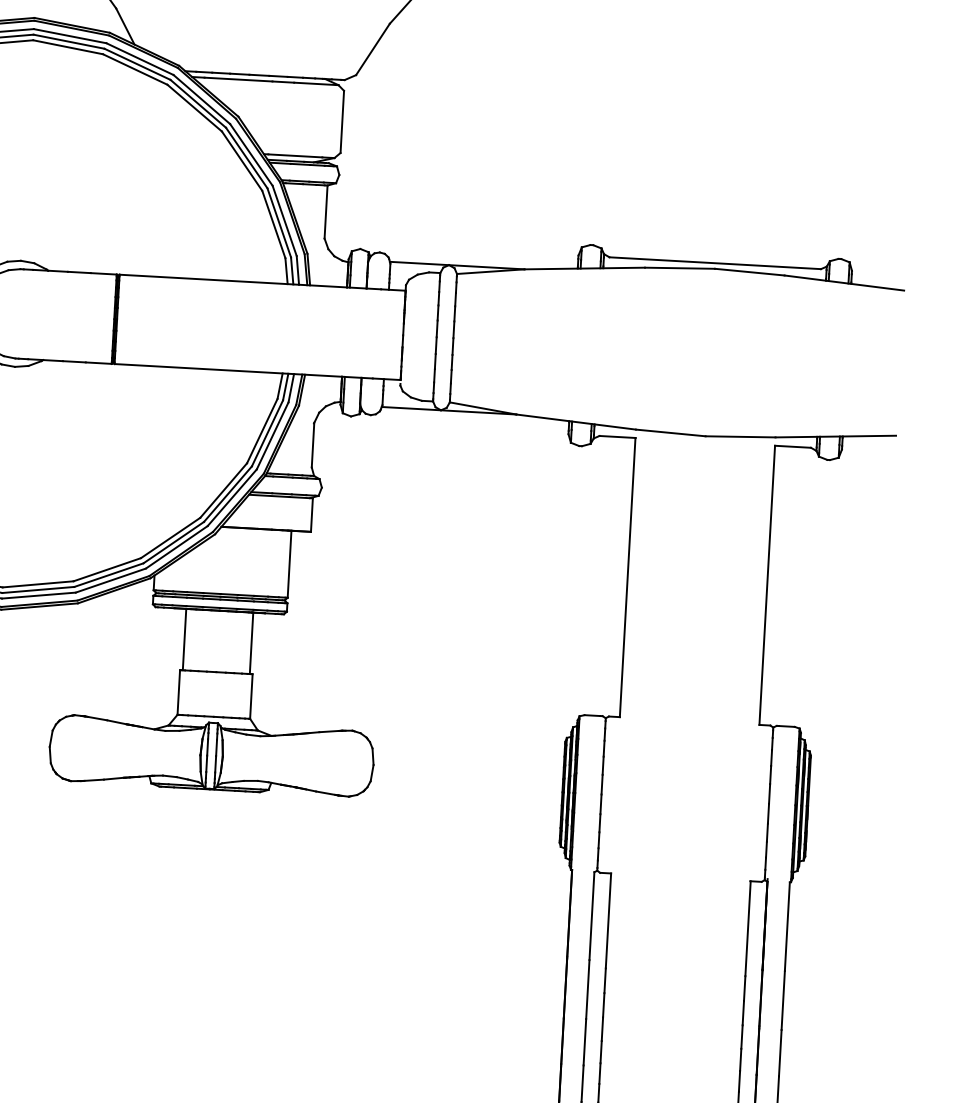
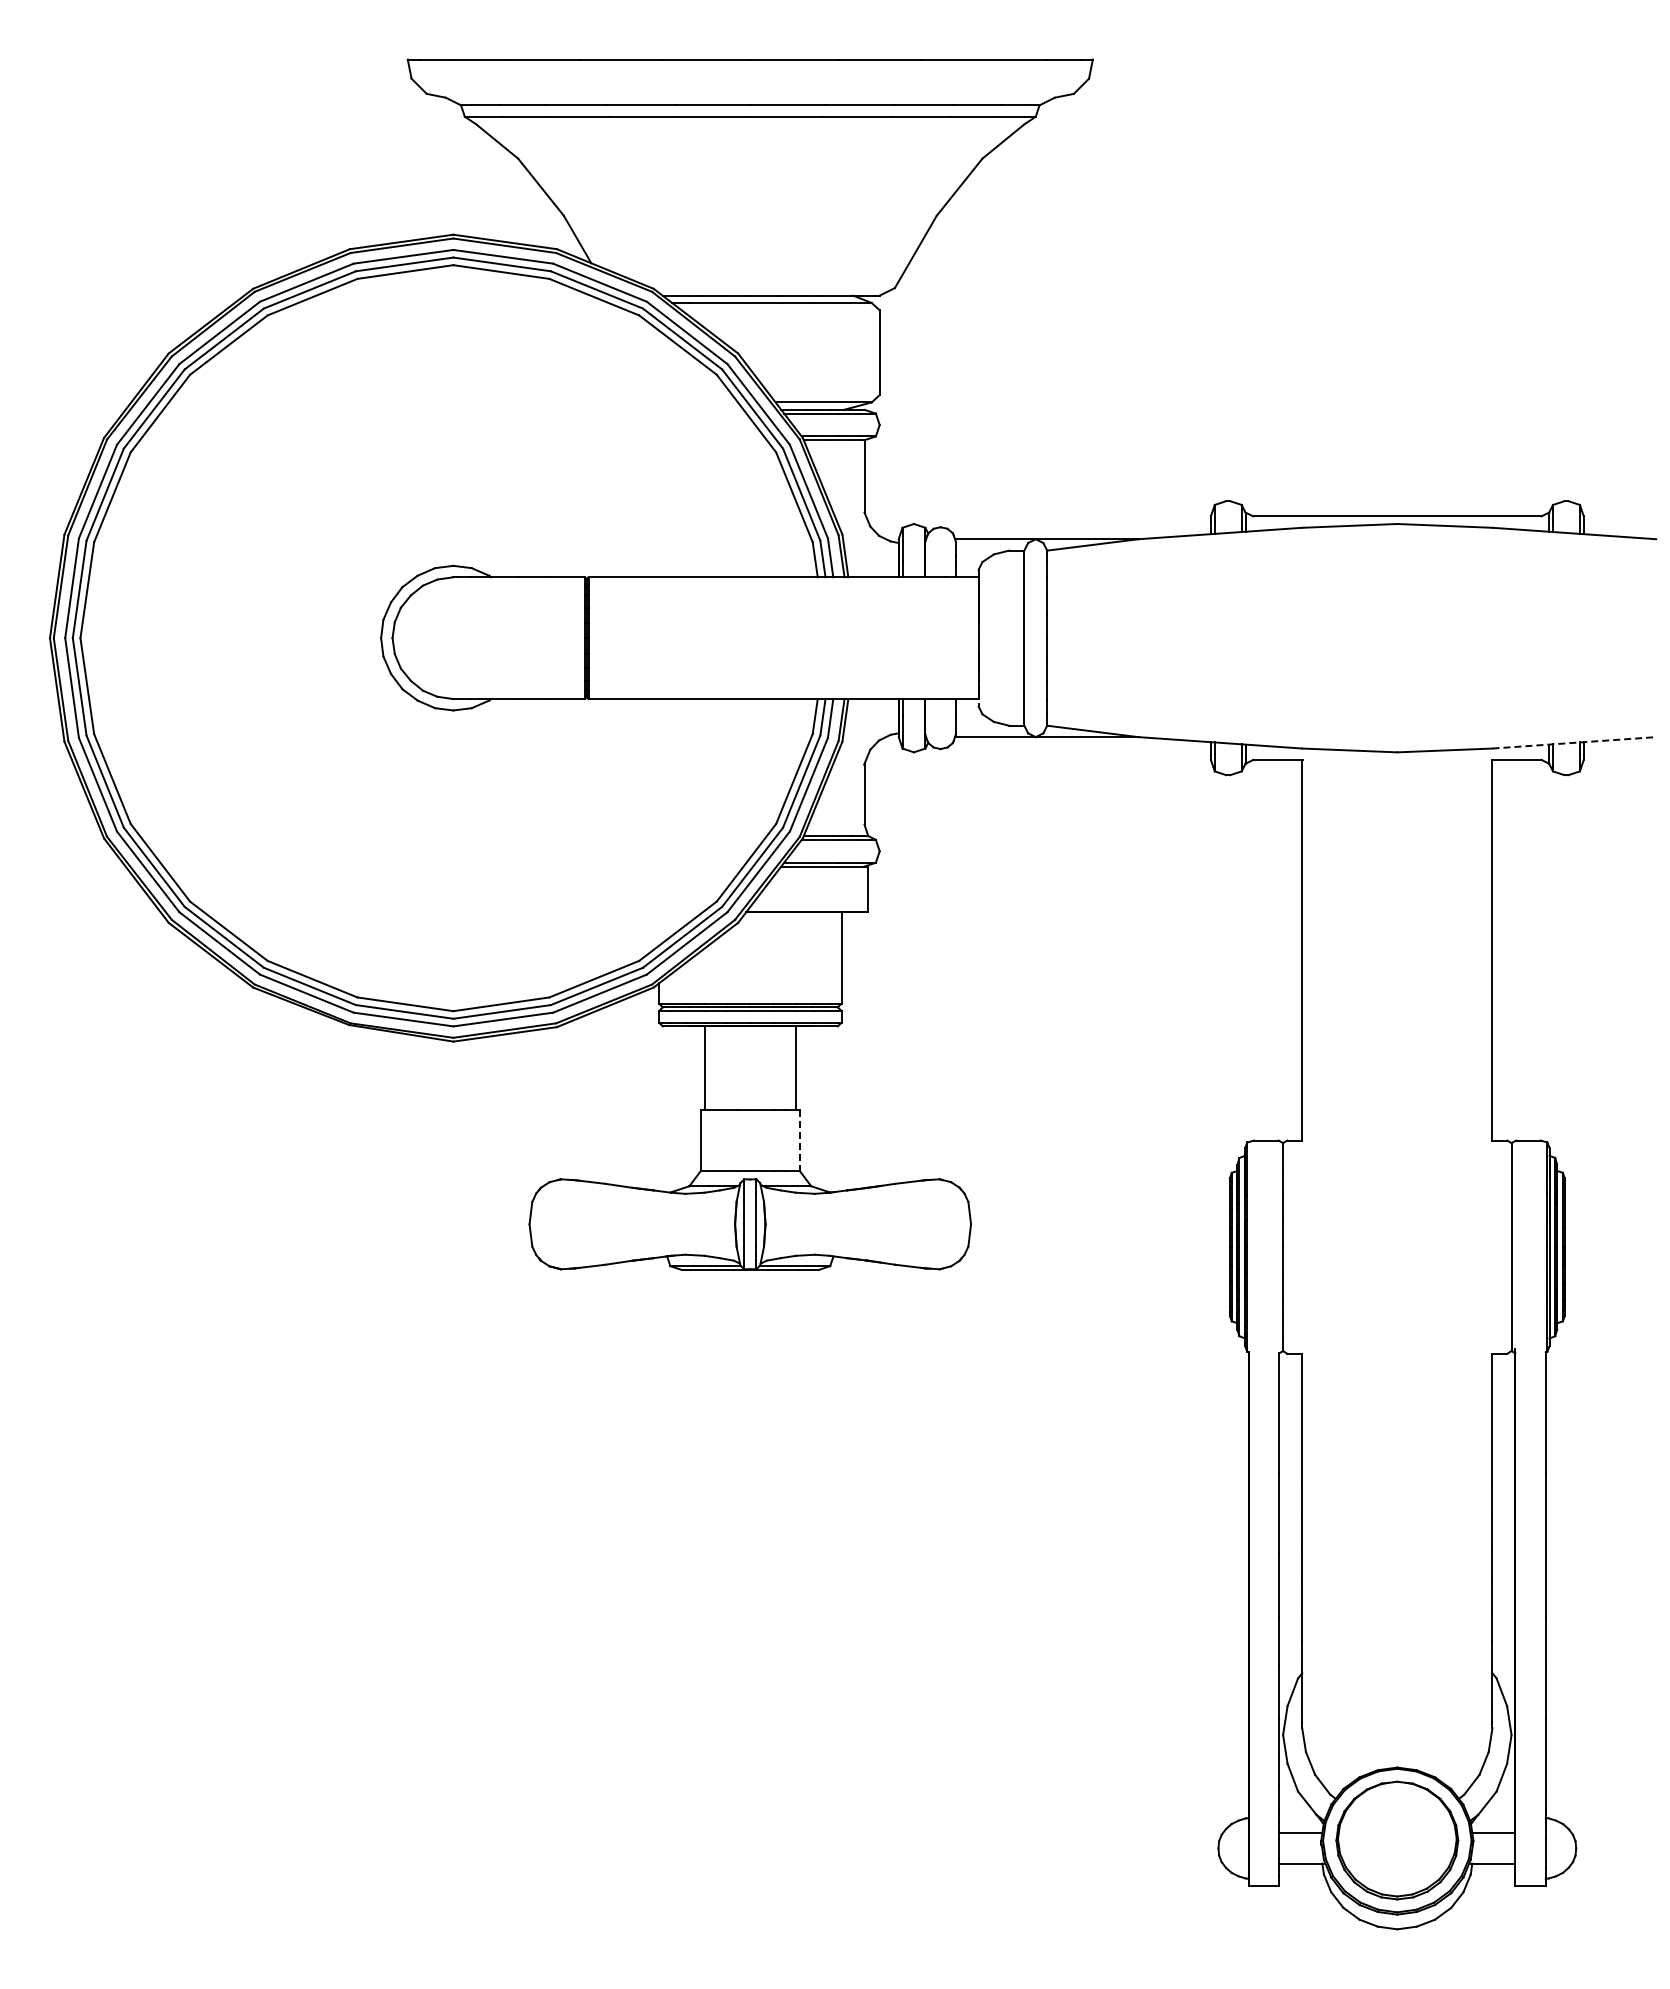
line: (835, 436) -> (1574, 742), solid -> dashed
line: (251, 697) -> (799, 1141), solid -> dashed

